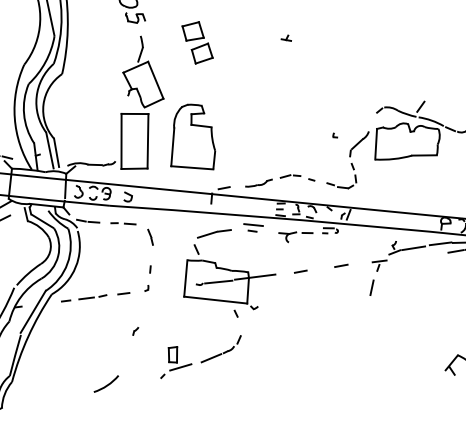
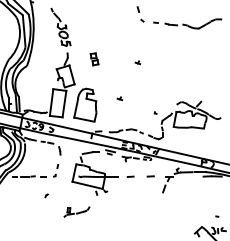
part: (197, 43) -> (94, 59), size x0.6
part: (258, 115) -> (119, 98), added
part: (199, 355) -> (76, 211), size x0.6
arc: (106, 384) -> (29, 219), removed

